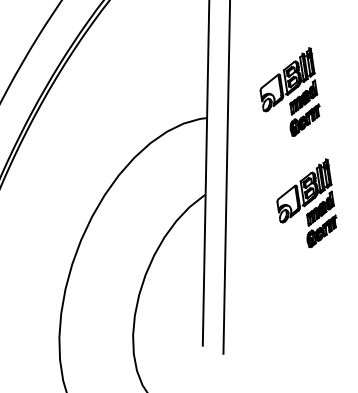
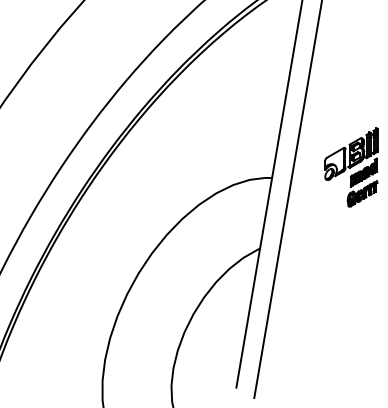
part: (306, 205) -> (351, 272), removed

